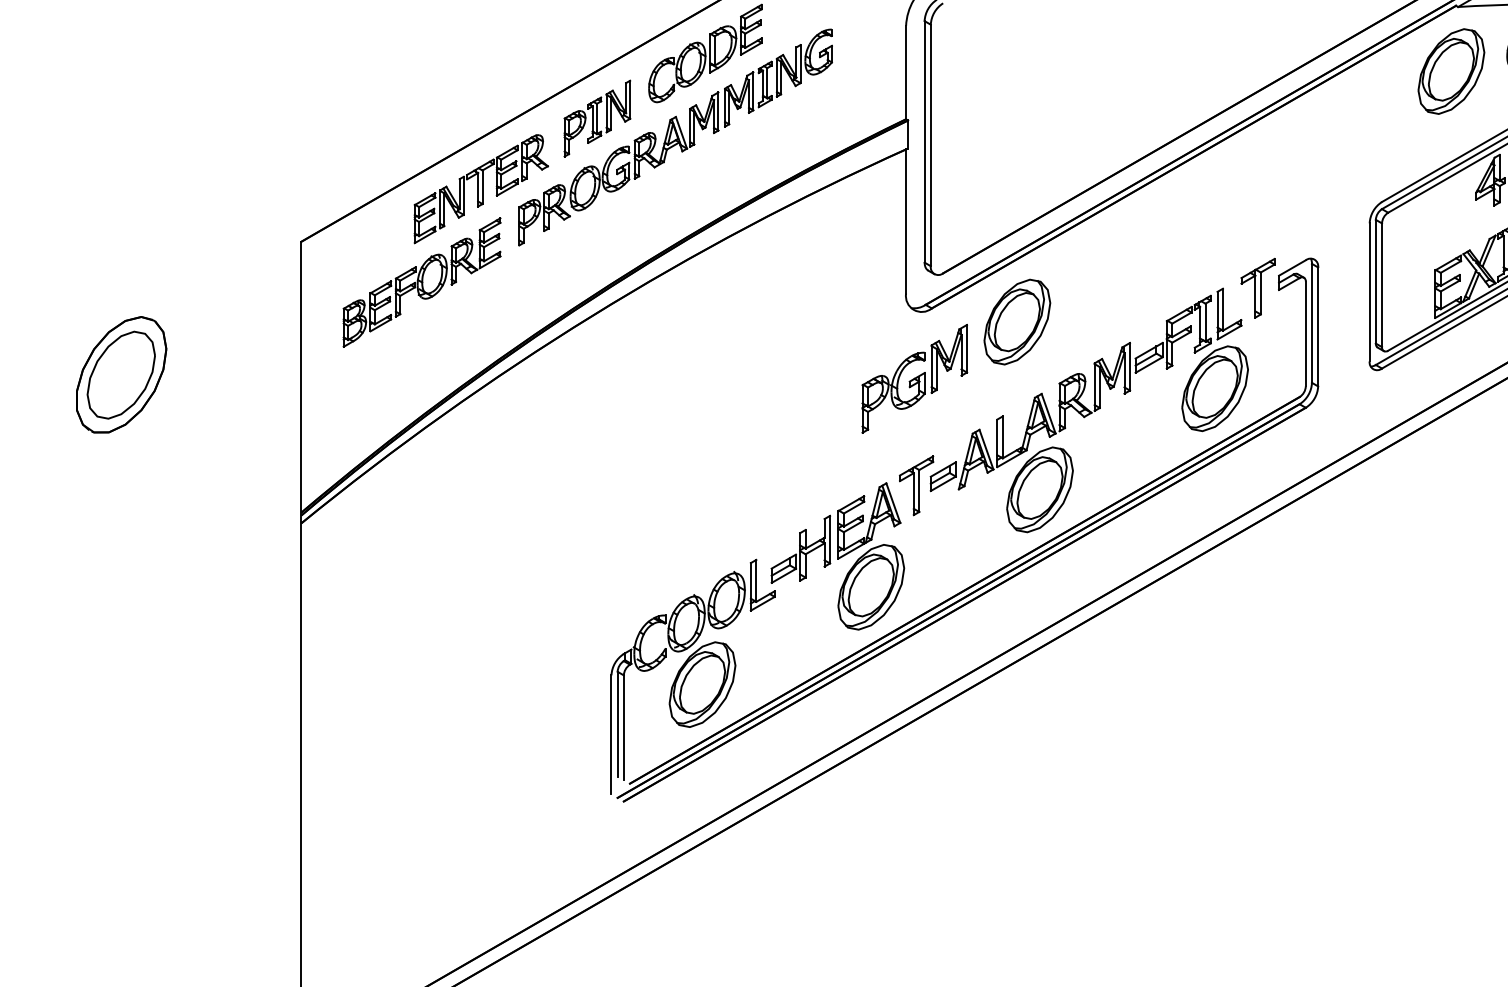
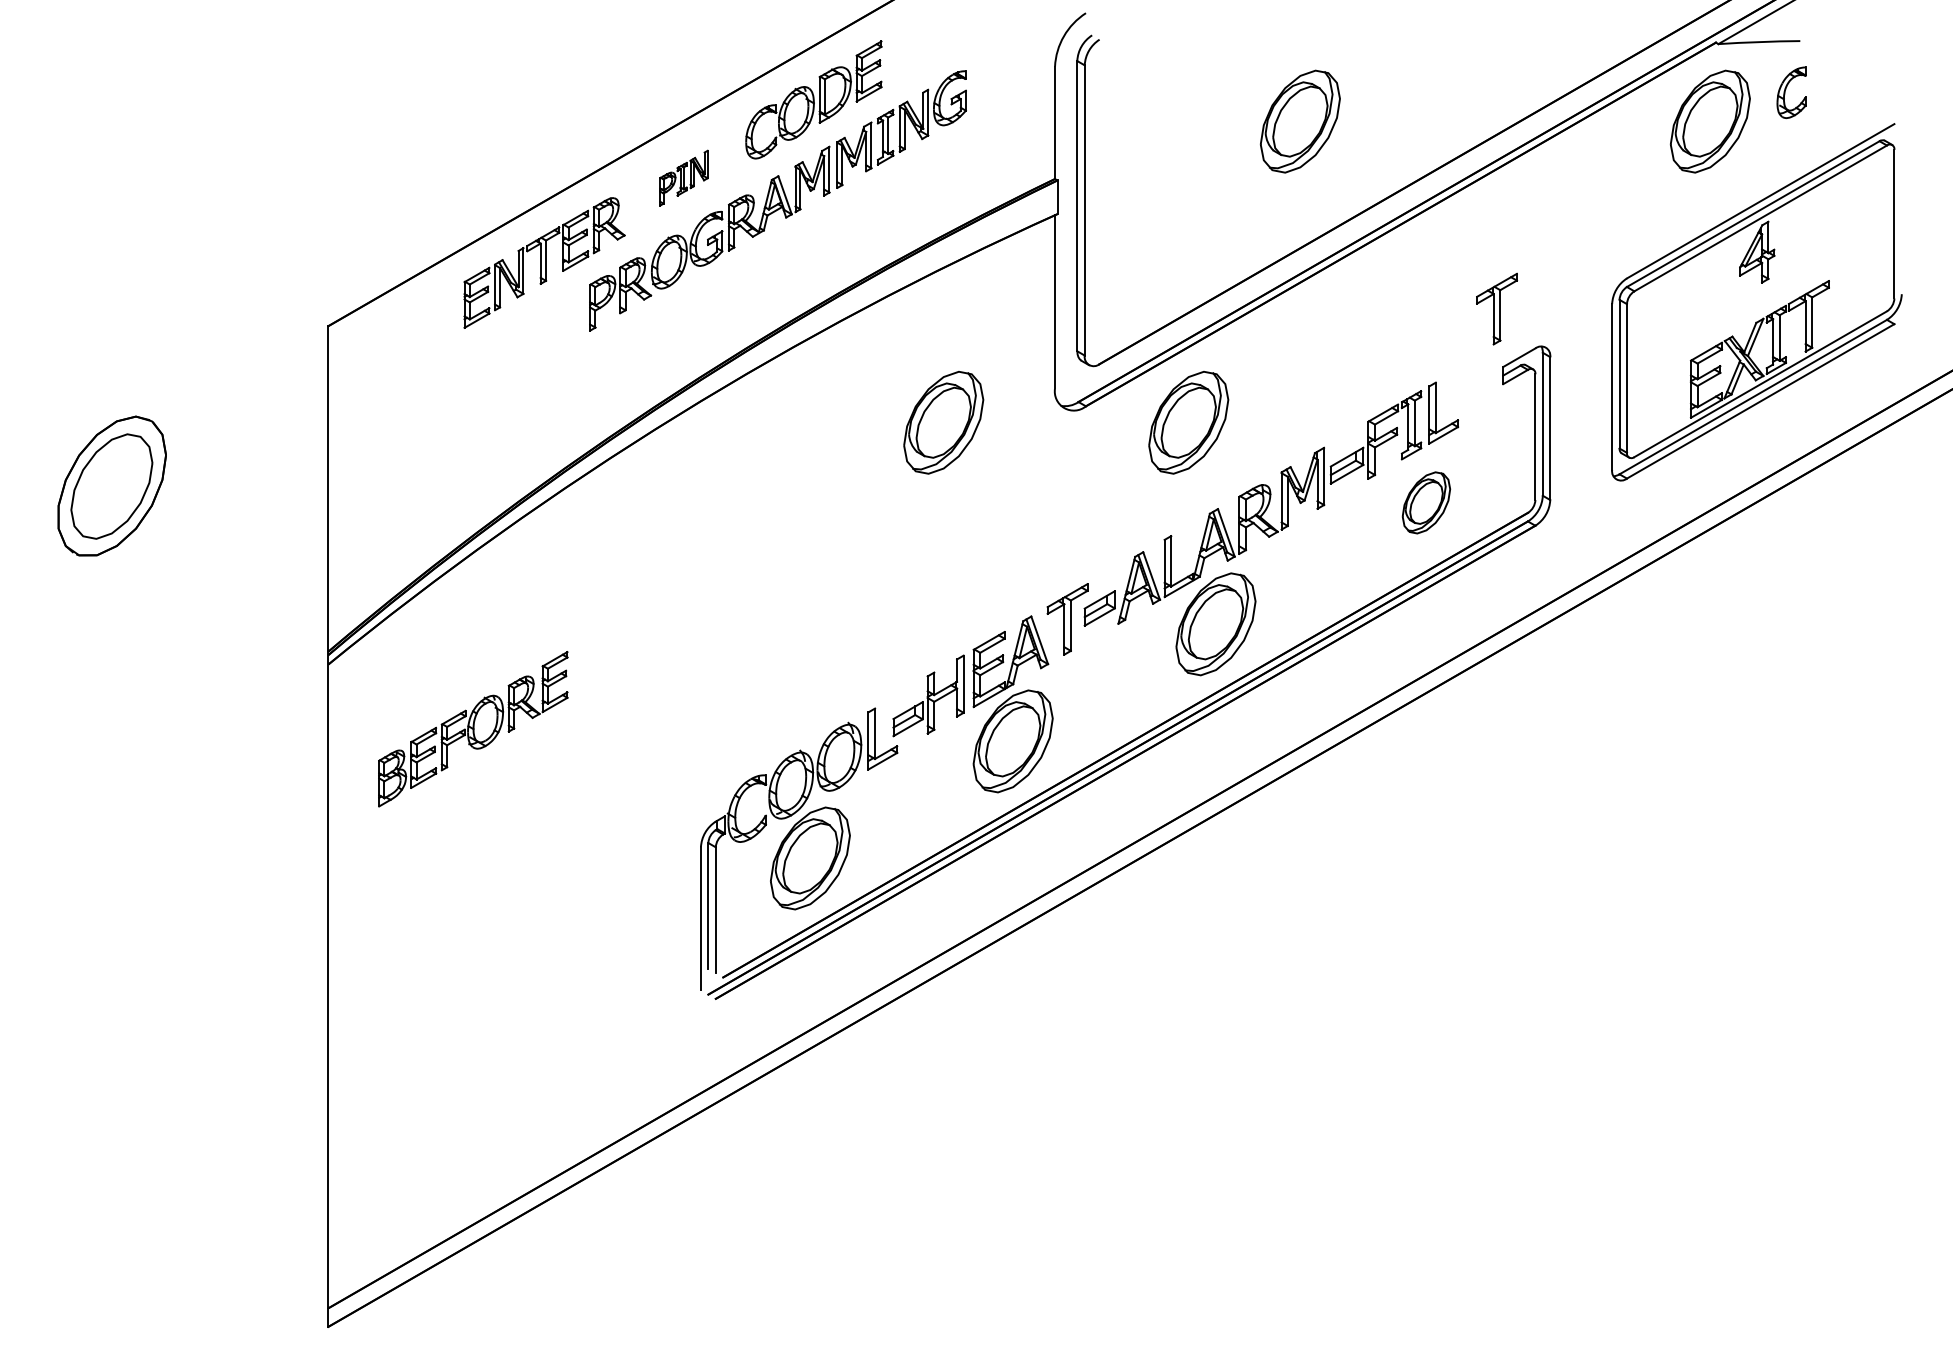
part: (1109, 71) -> (1299, 121), added
part: (596, 118) -> (683, 177), size x0.6
part: (422, 282) -> (473, 729), moved
part: (1257, 287) -> (1496, 308), moved
part: (813, 321) -> (943, 422), added
part: (914, 378) -> (1065, 490), removed
part: (1215, 388) -> (1426, 502), size x0.6

